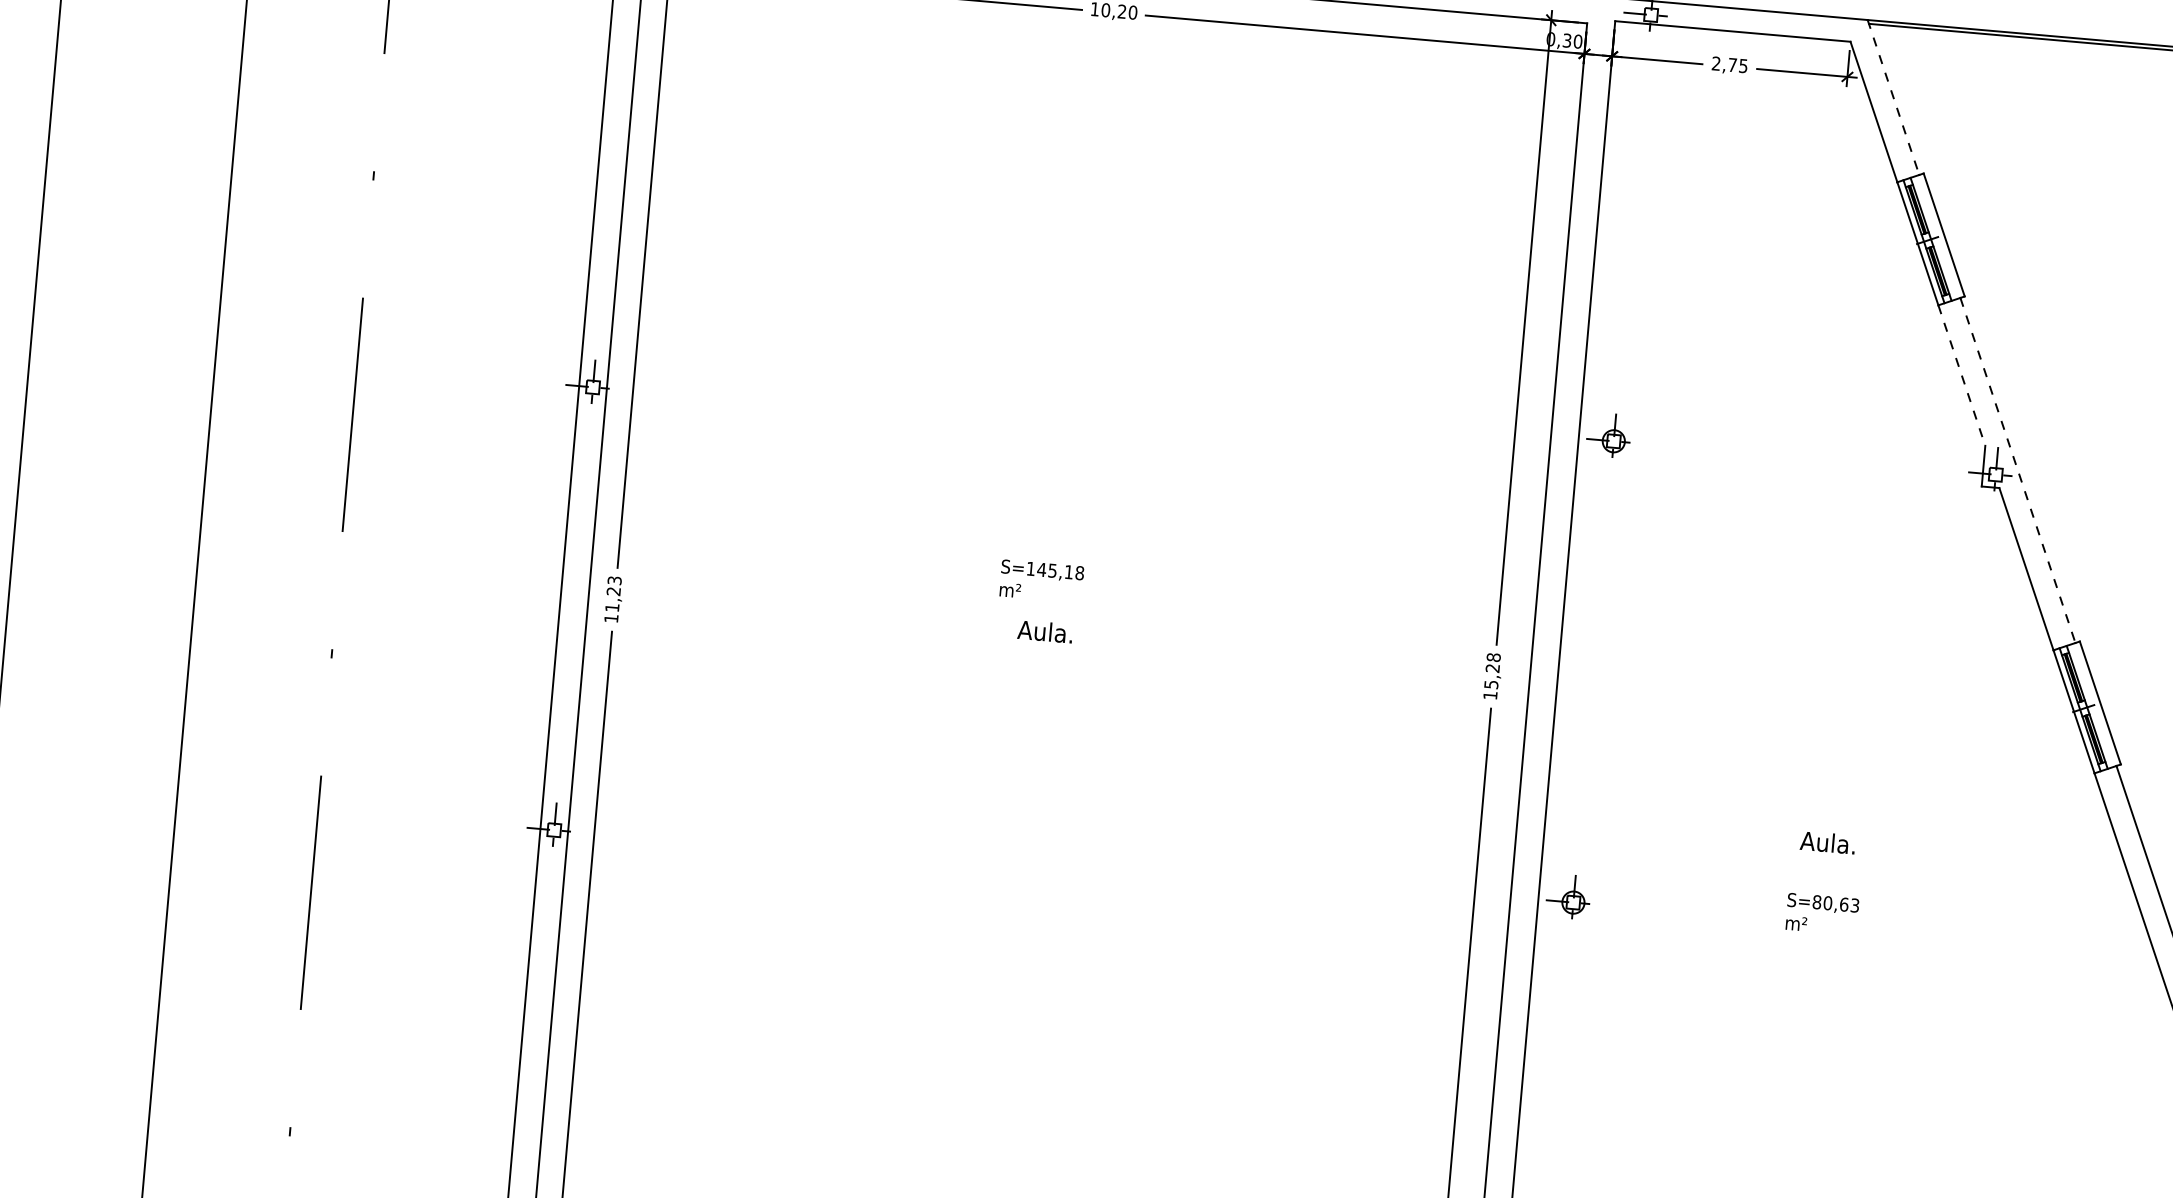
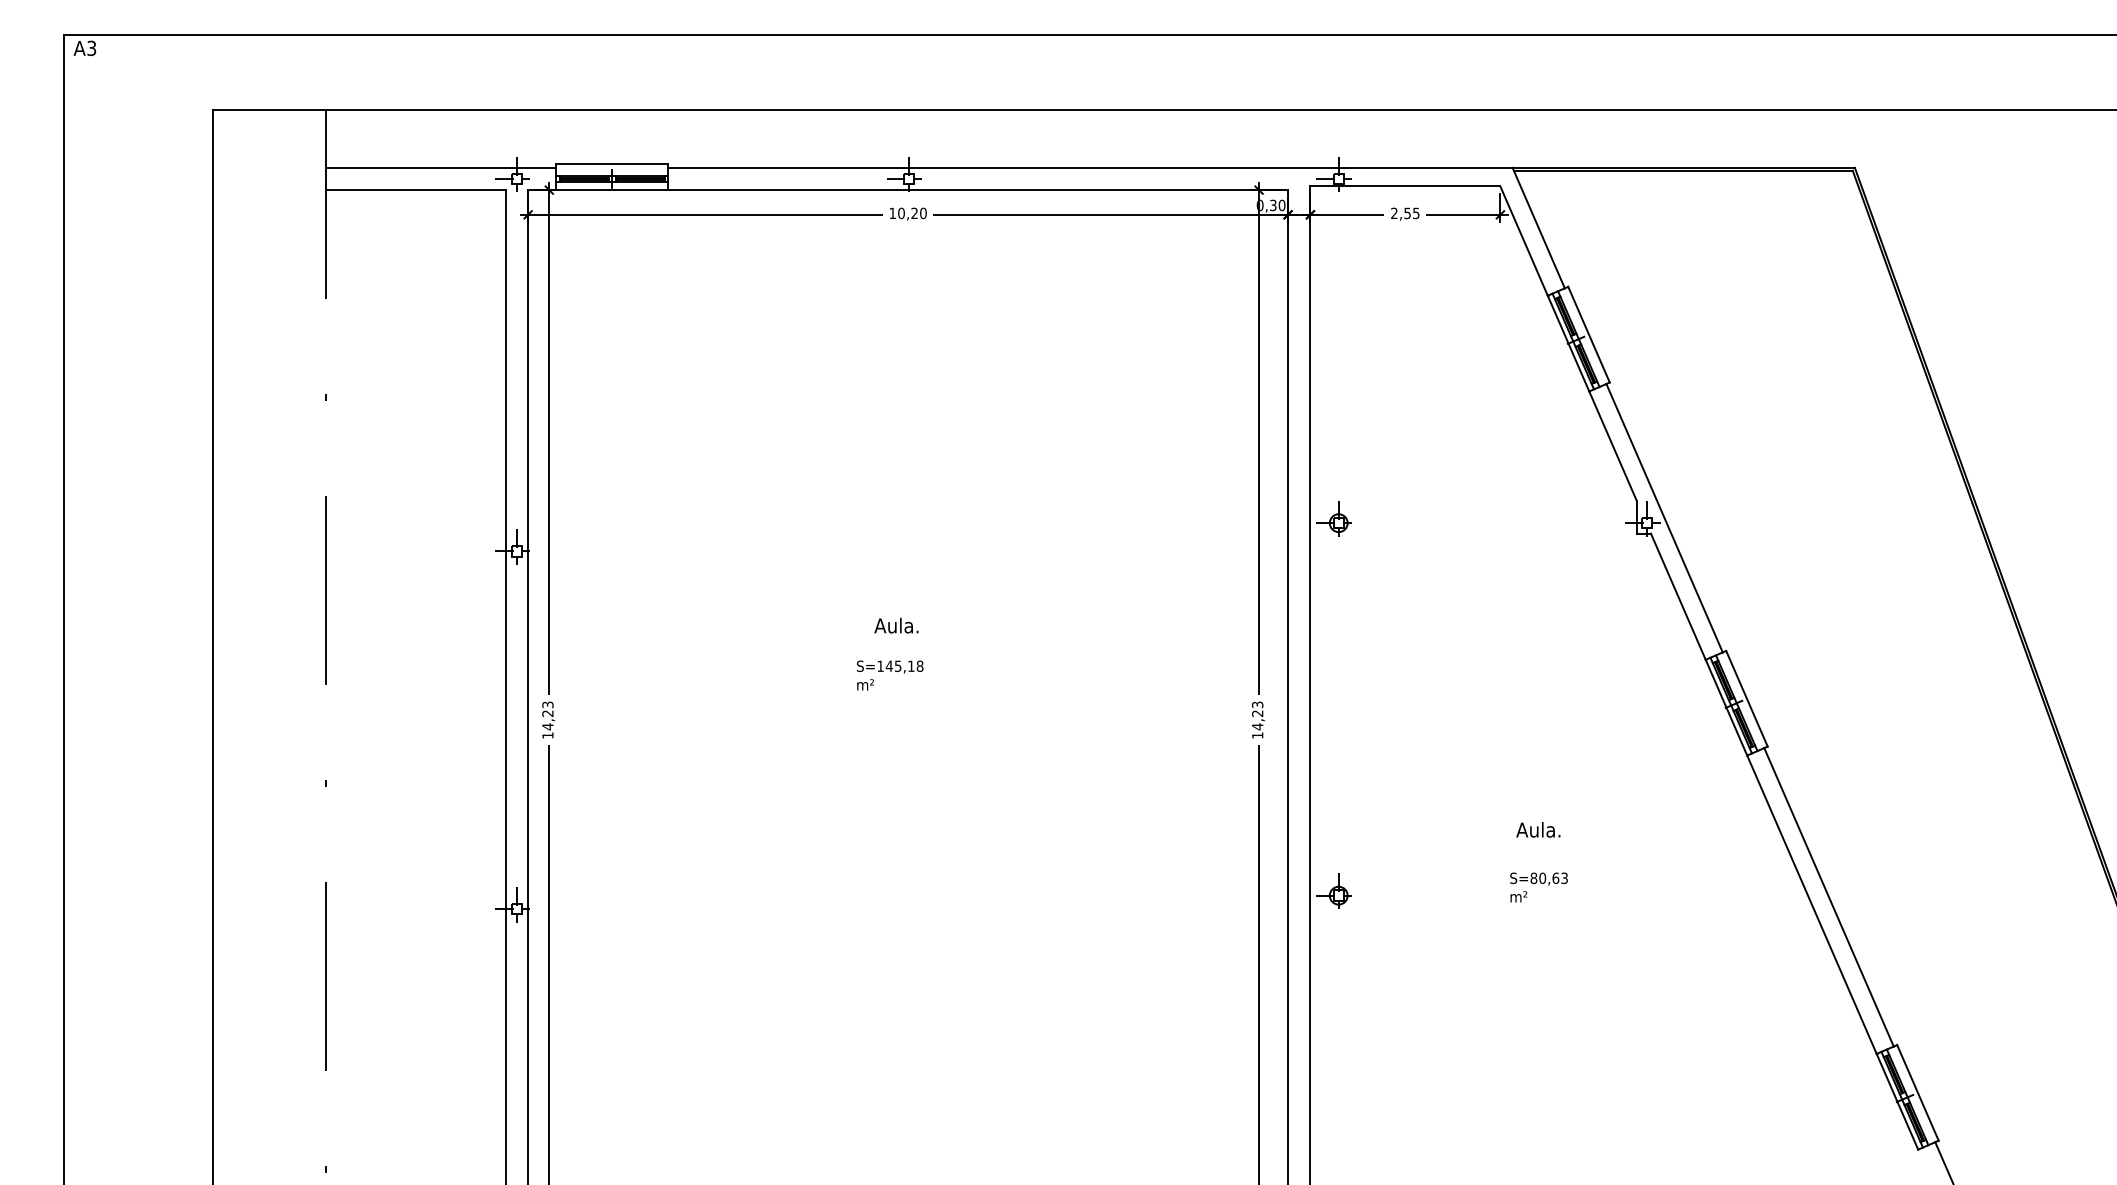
text: (1732, 65) -> (1407, 213), 2,75 -> 2,55
line: (1893, 97) -> (1538, 228), dashed -> solid
line: (1962, 376) -> (1613, 446), dashed -> solid
line: (2017, 470) -> (1664, 518), dashed -> solid
text: (611, 607) -> (547, 726), 11,23 -> 14,23
text: (1045, 631) -> (896, 625), moved
text: (1492, 670) -> (1257, 715), 15,28 -> 14,23

